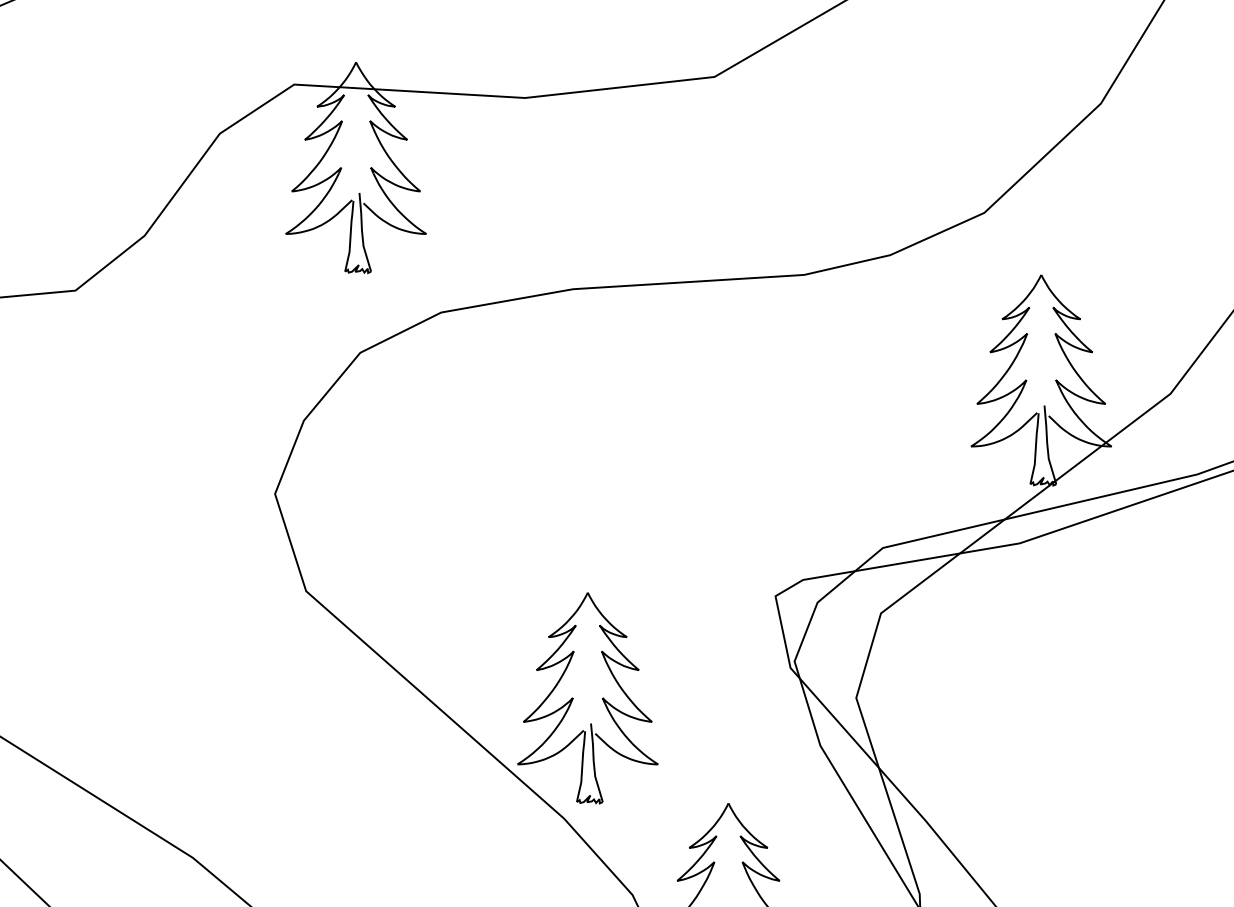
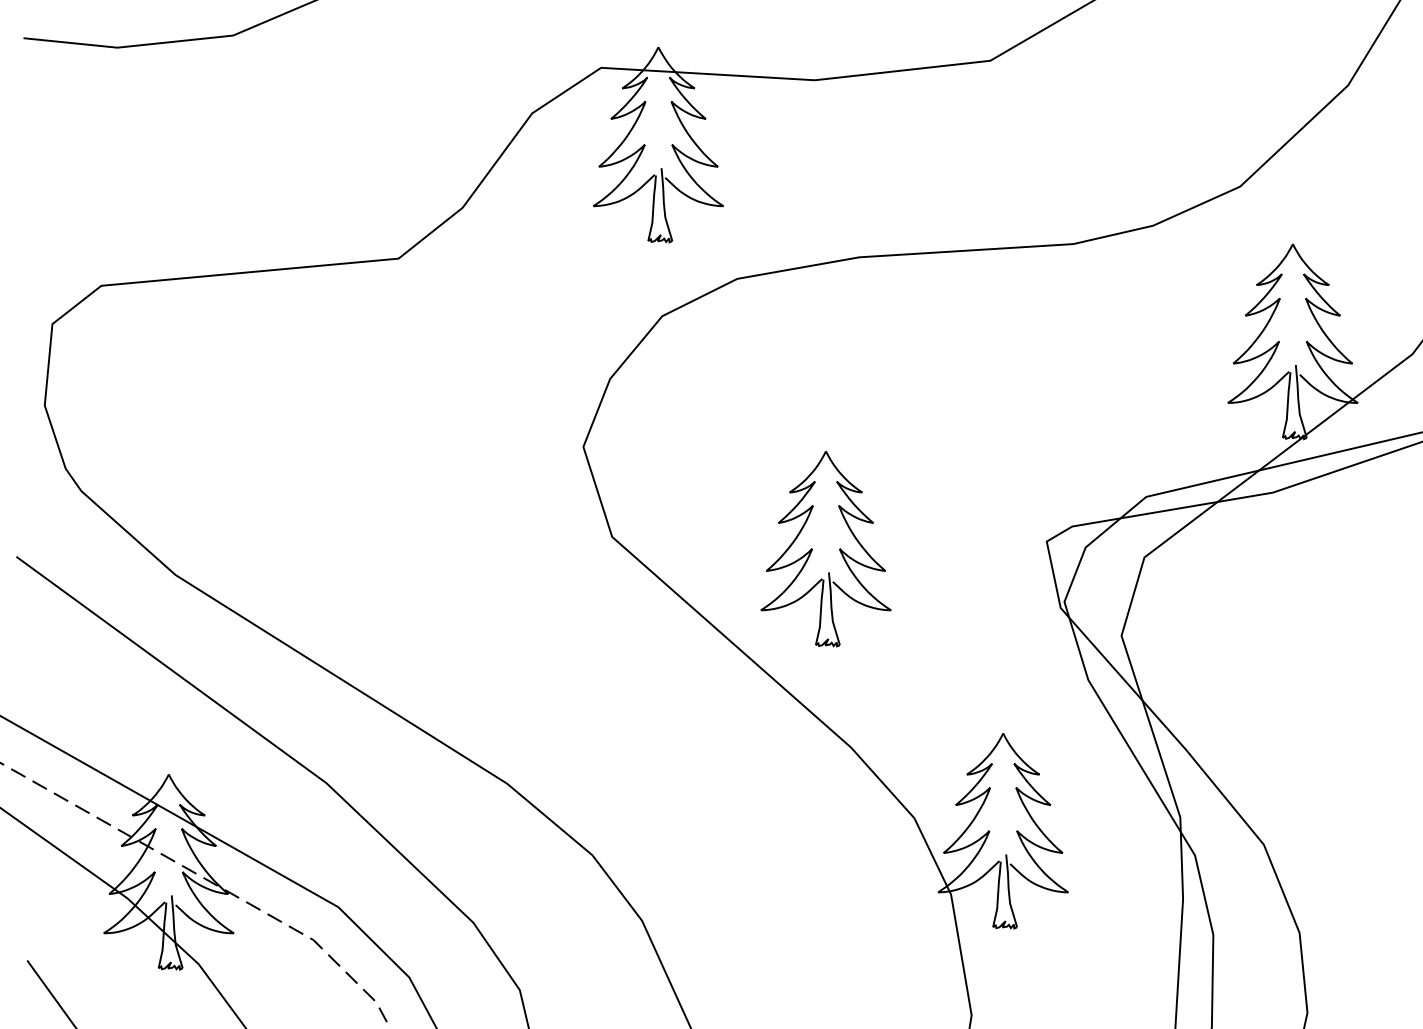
part: (573, 698) -> (812, 549), moved

